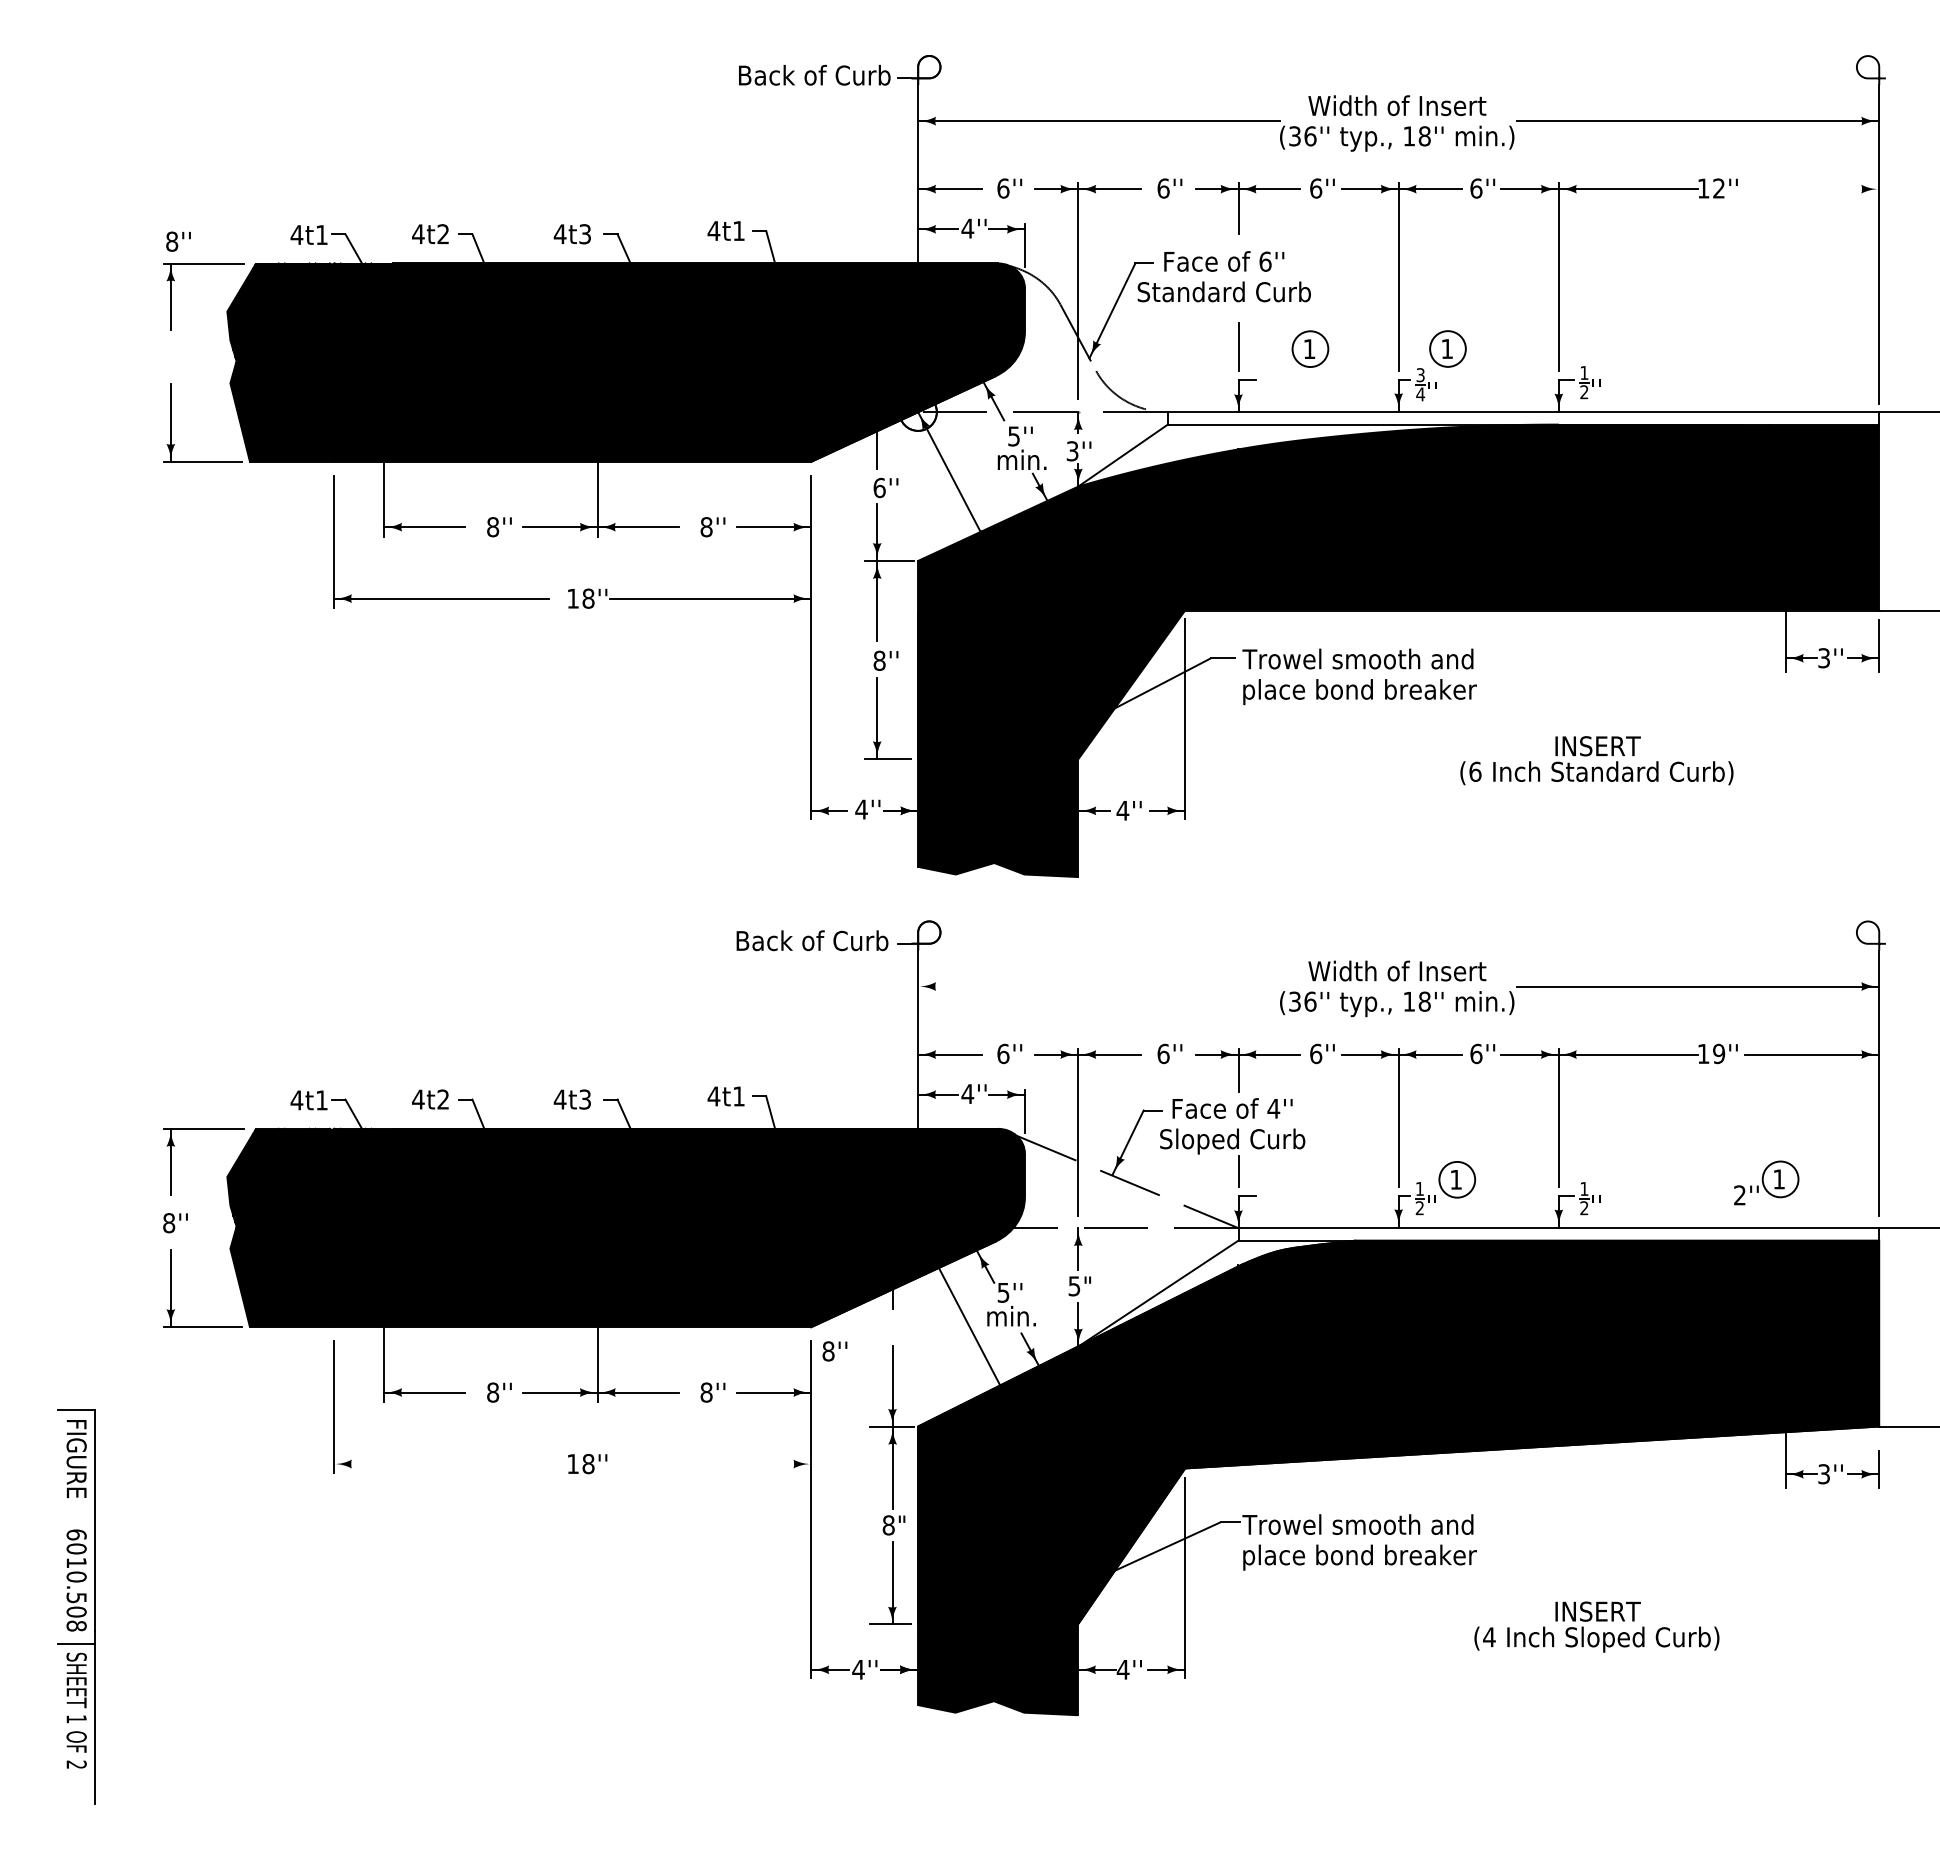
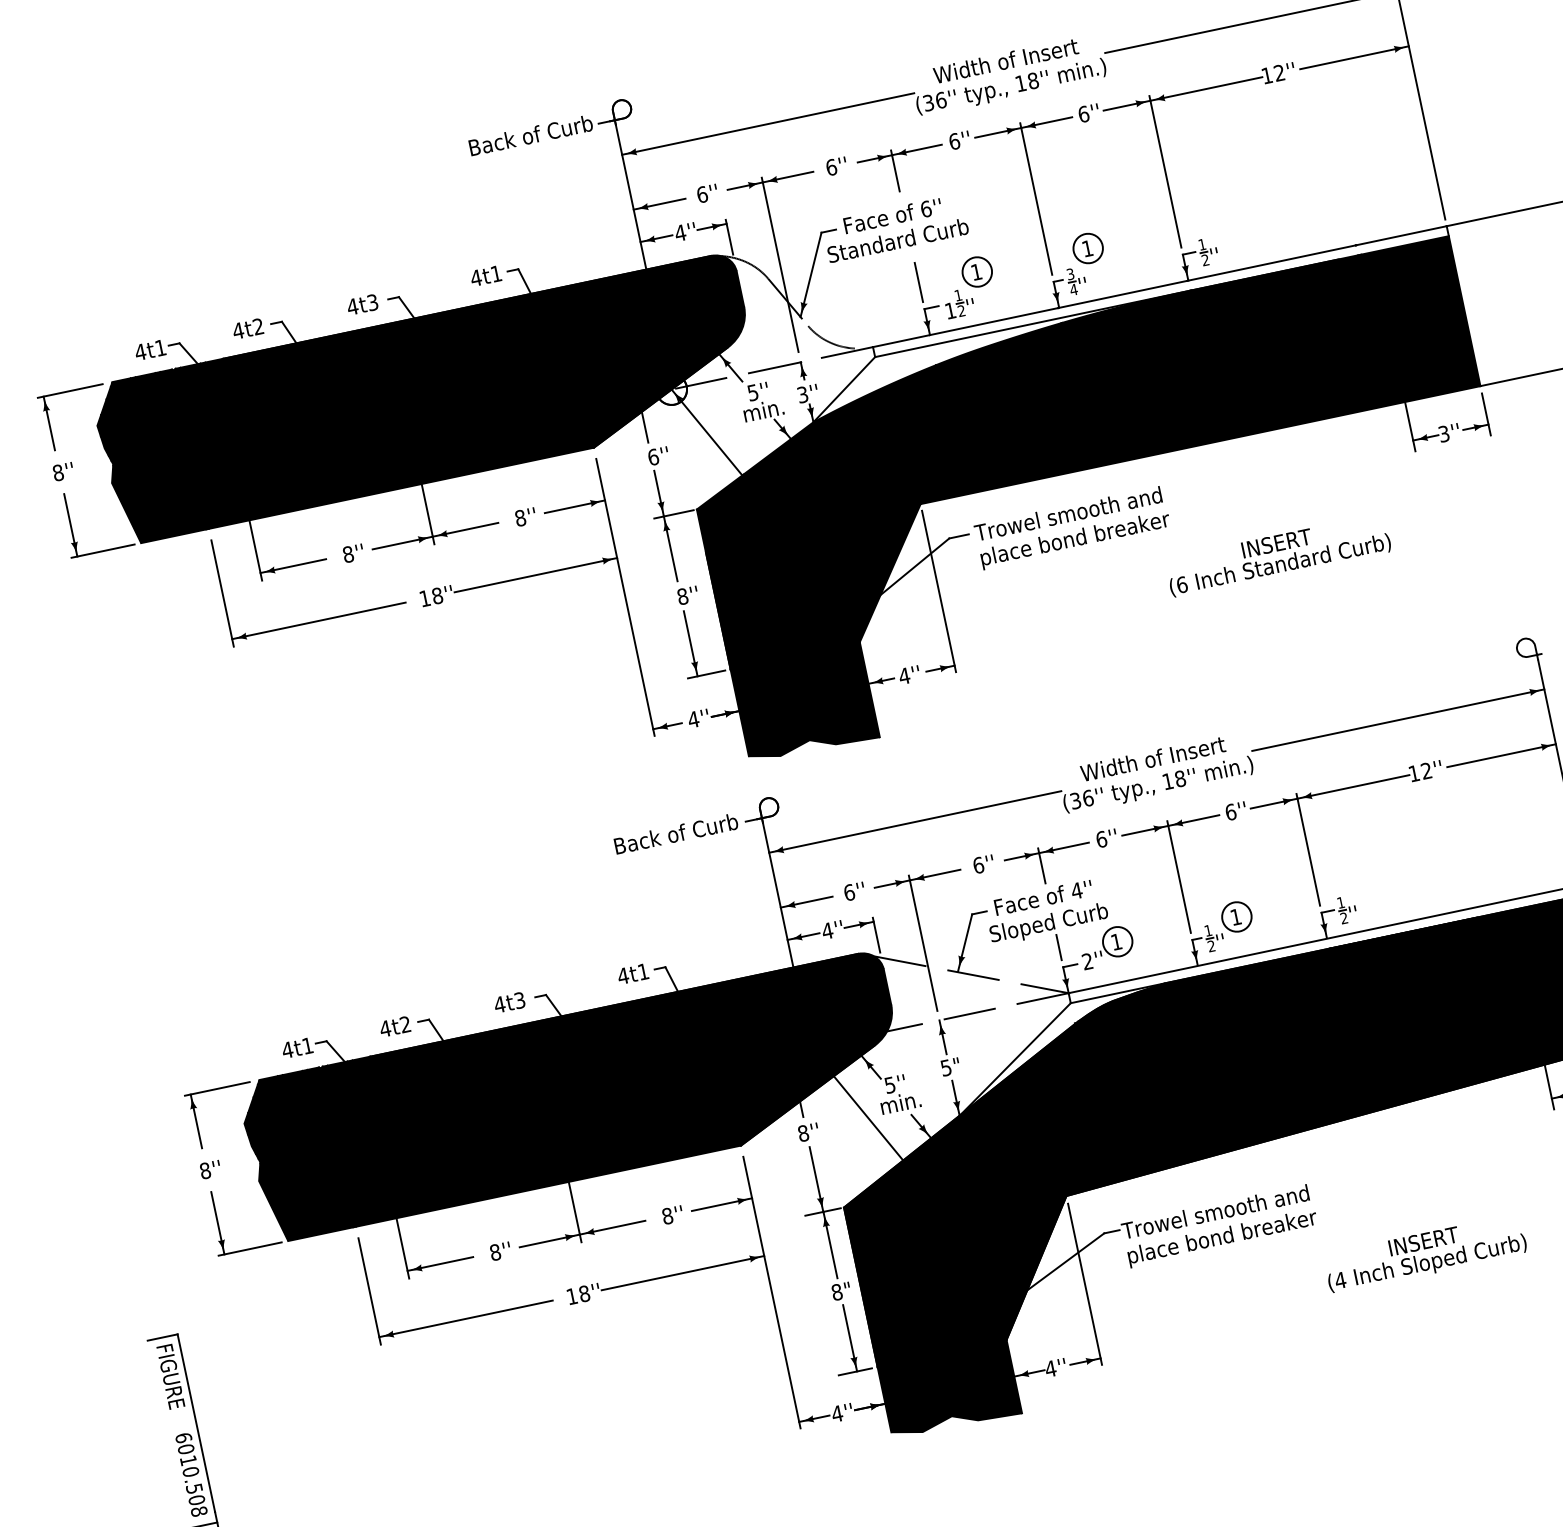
line: (1811, 189) -> (1354, 58), added
text: (178, 241) -> (63, 471), moved
part: (1281, 381) -> (959, 303), added
line: (1099, 986) -> (915, 821), added
text: (1719, 1054) -> (1427, 771), 19'' -> 12''
part: (1766, 1182) -> (1106, 946), moved
text: (834, 1351) -> (808, 1132), moved
line: (441, 1464) -> (466, 1319), added
line: (710, 1464) -> (682, 1273), added

